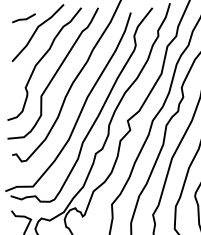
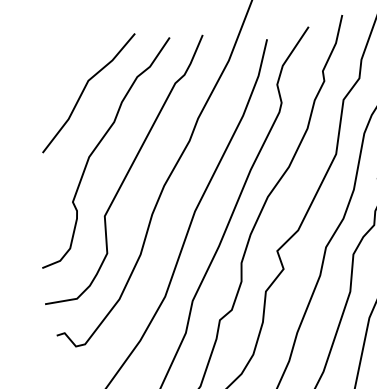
part: (23, 18) -> (58, 66), removed

